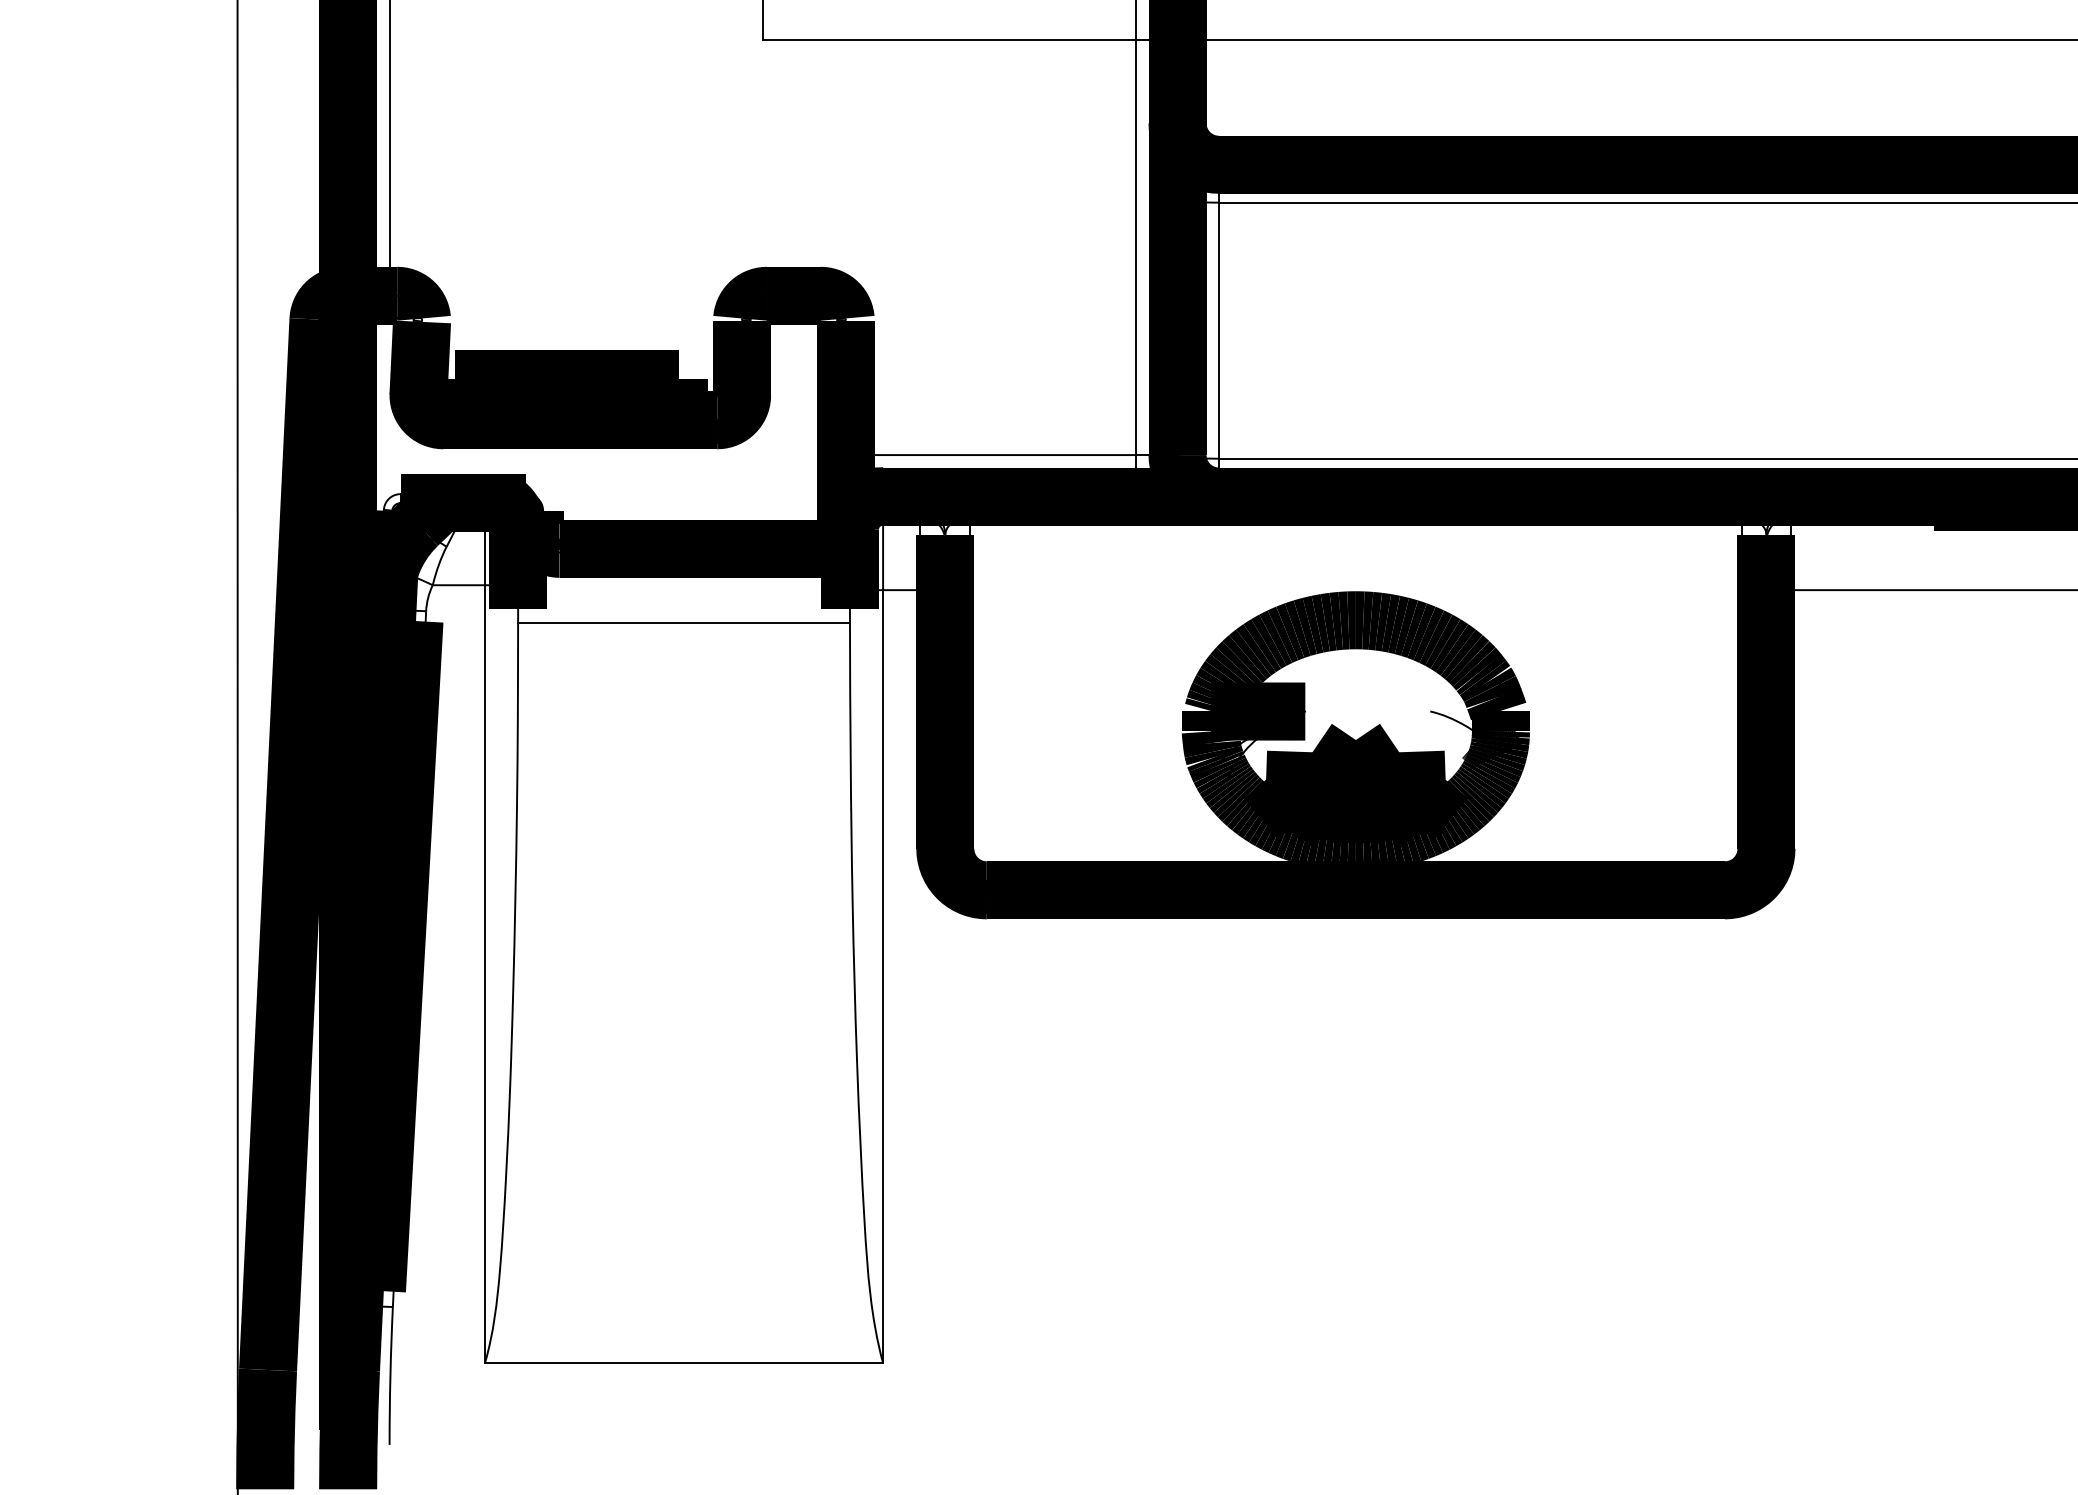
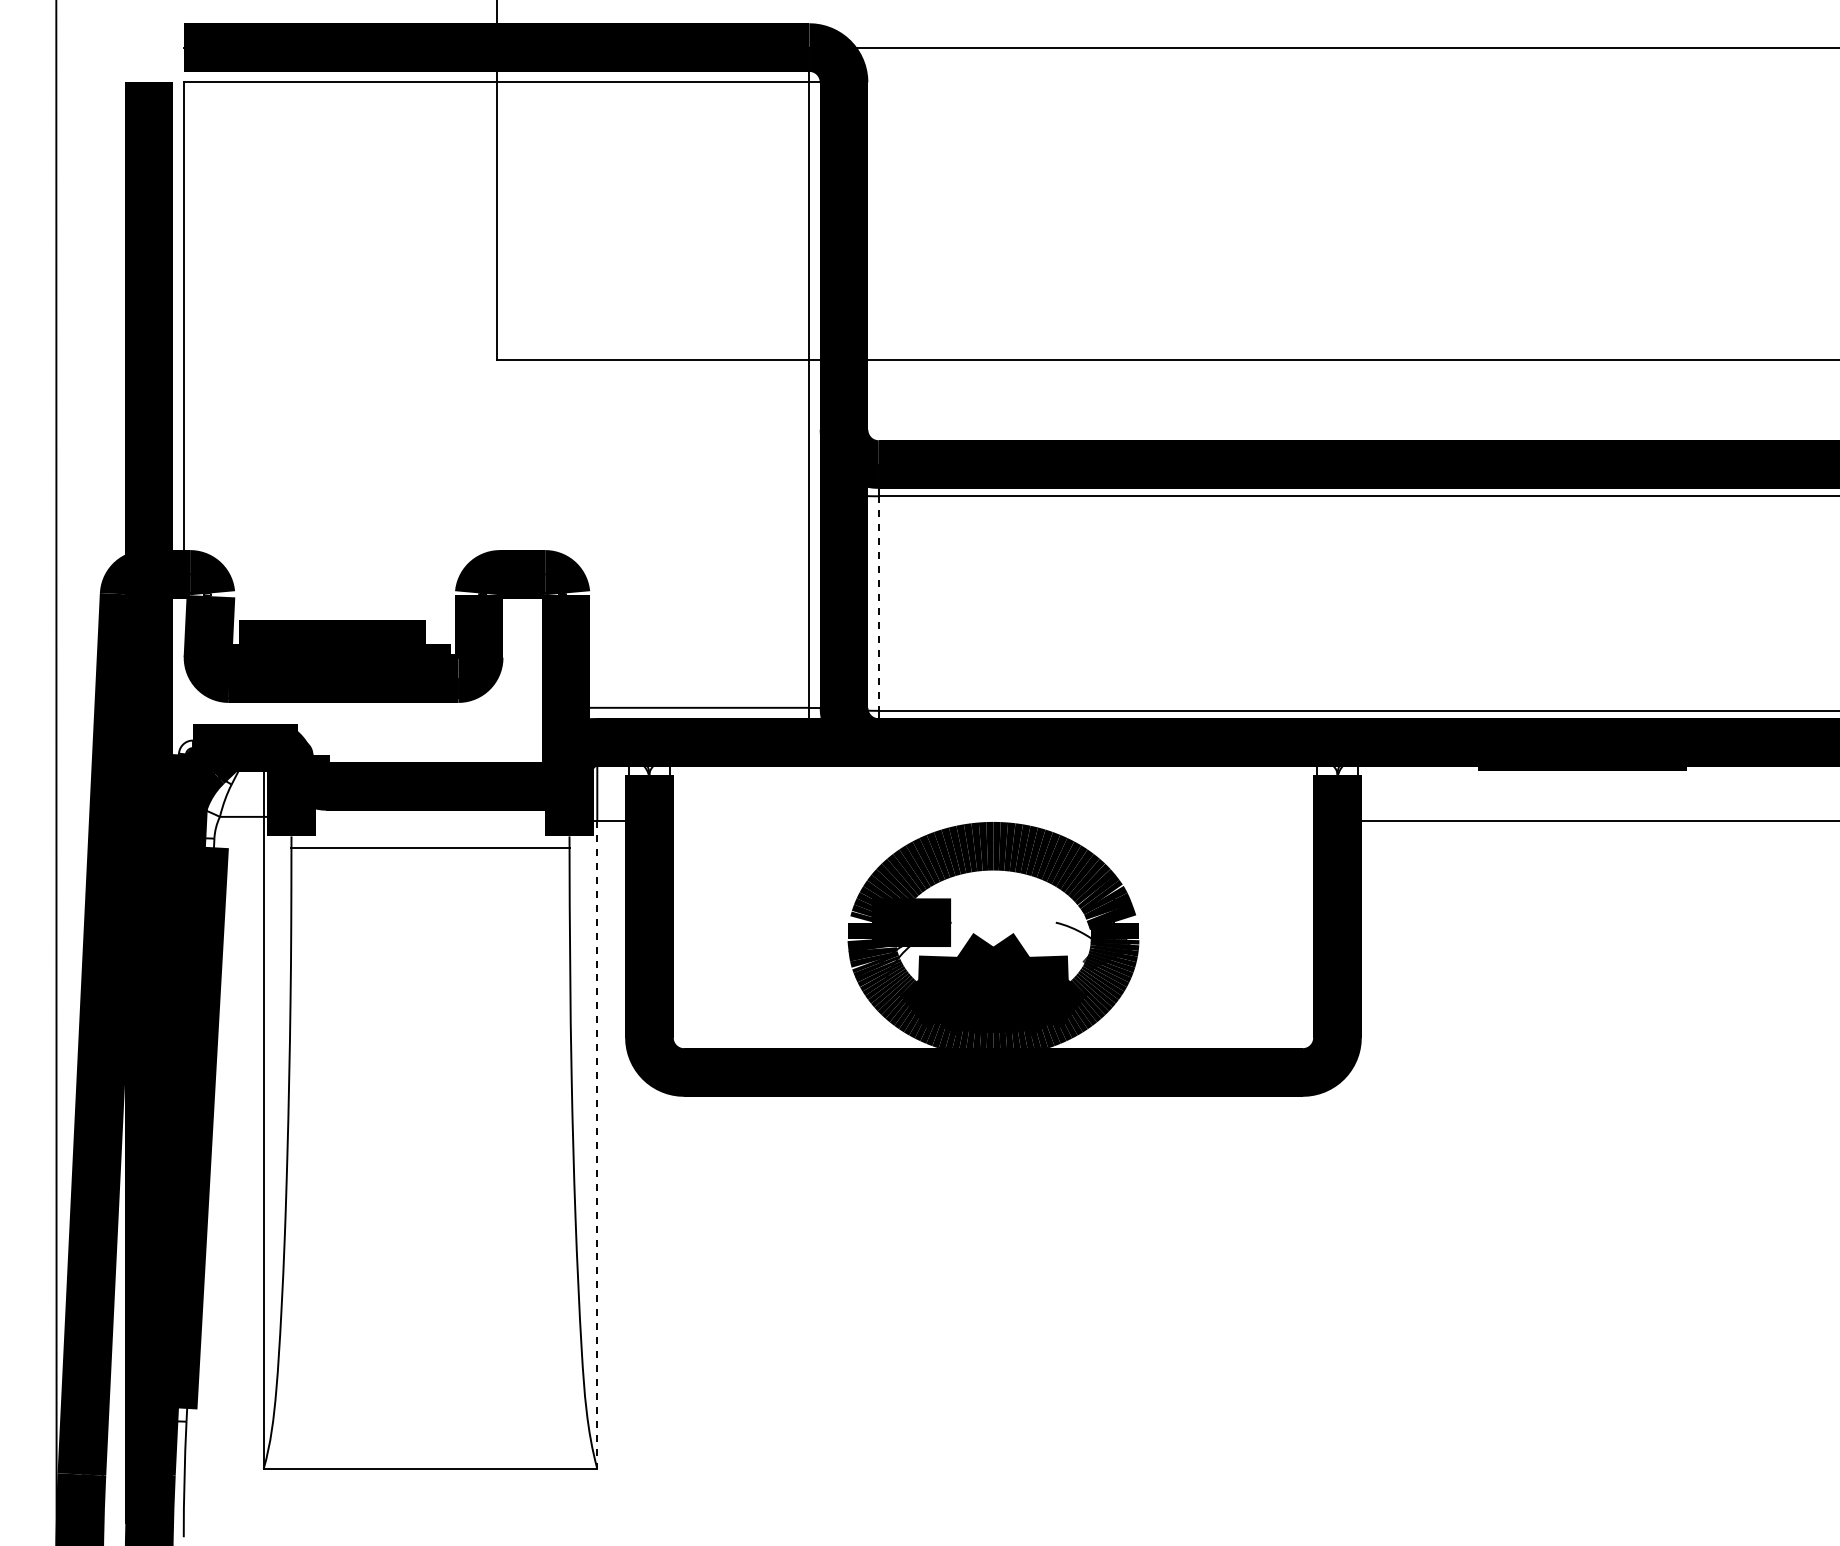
line: (1218, 331) -> (878, 604), solid -> dashed
line: (883, 976) -> (597, 1144), solid -> dashed

